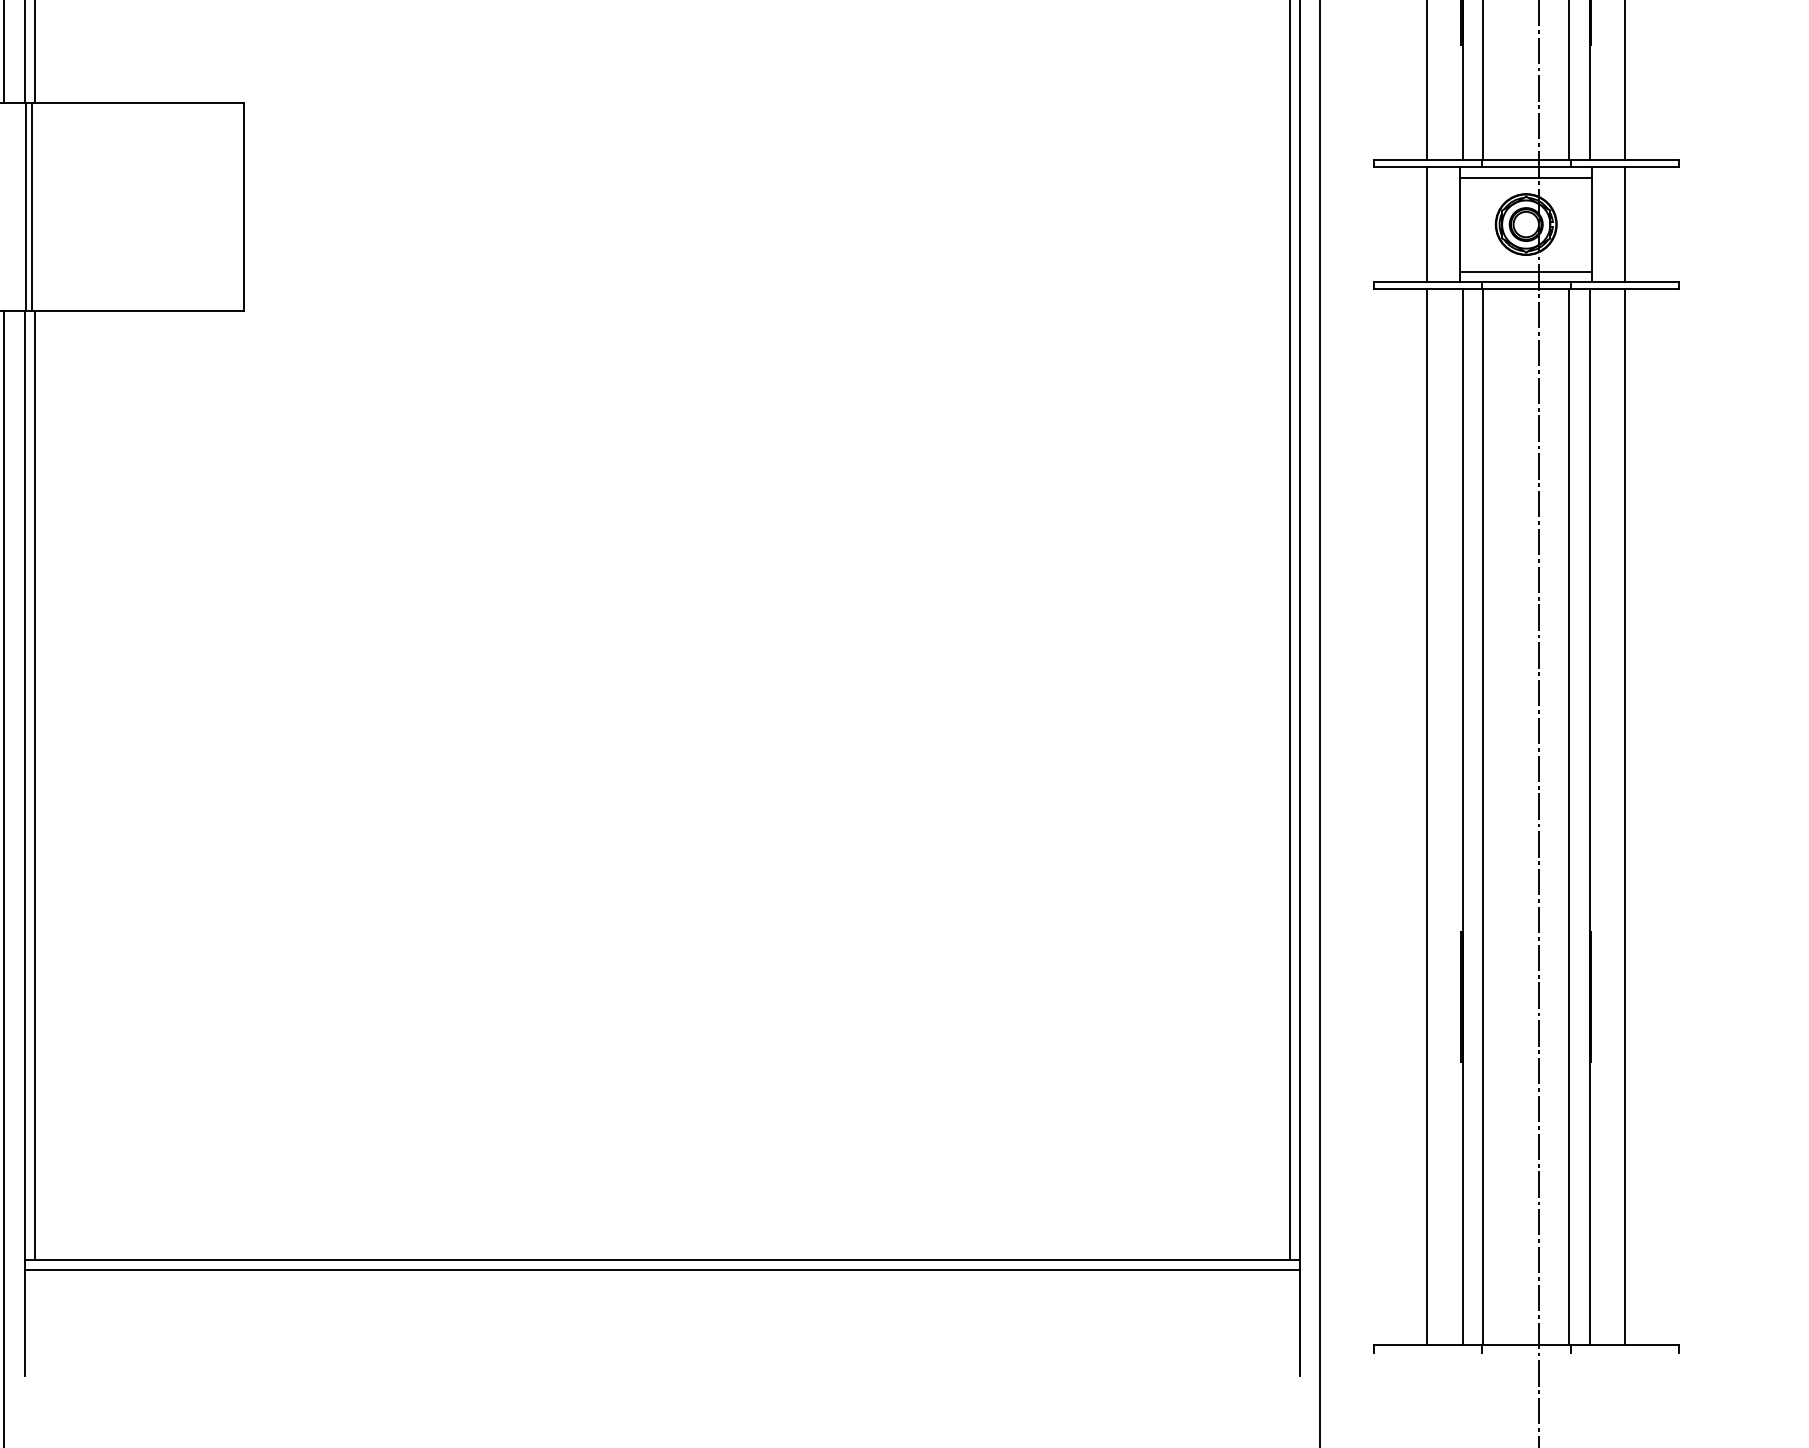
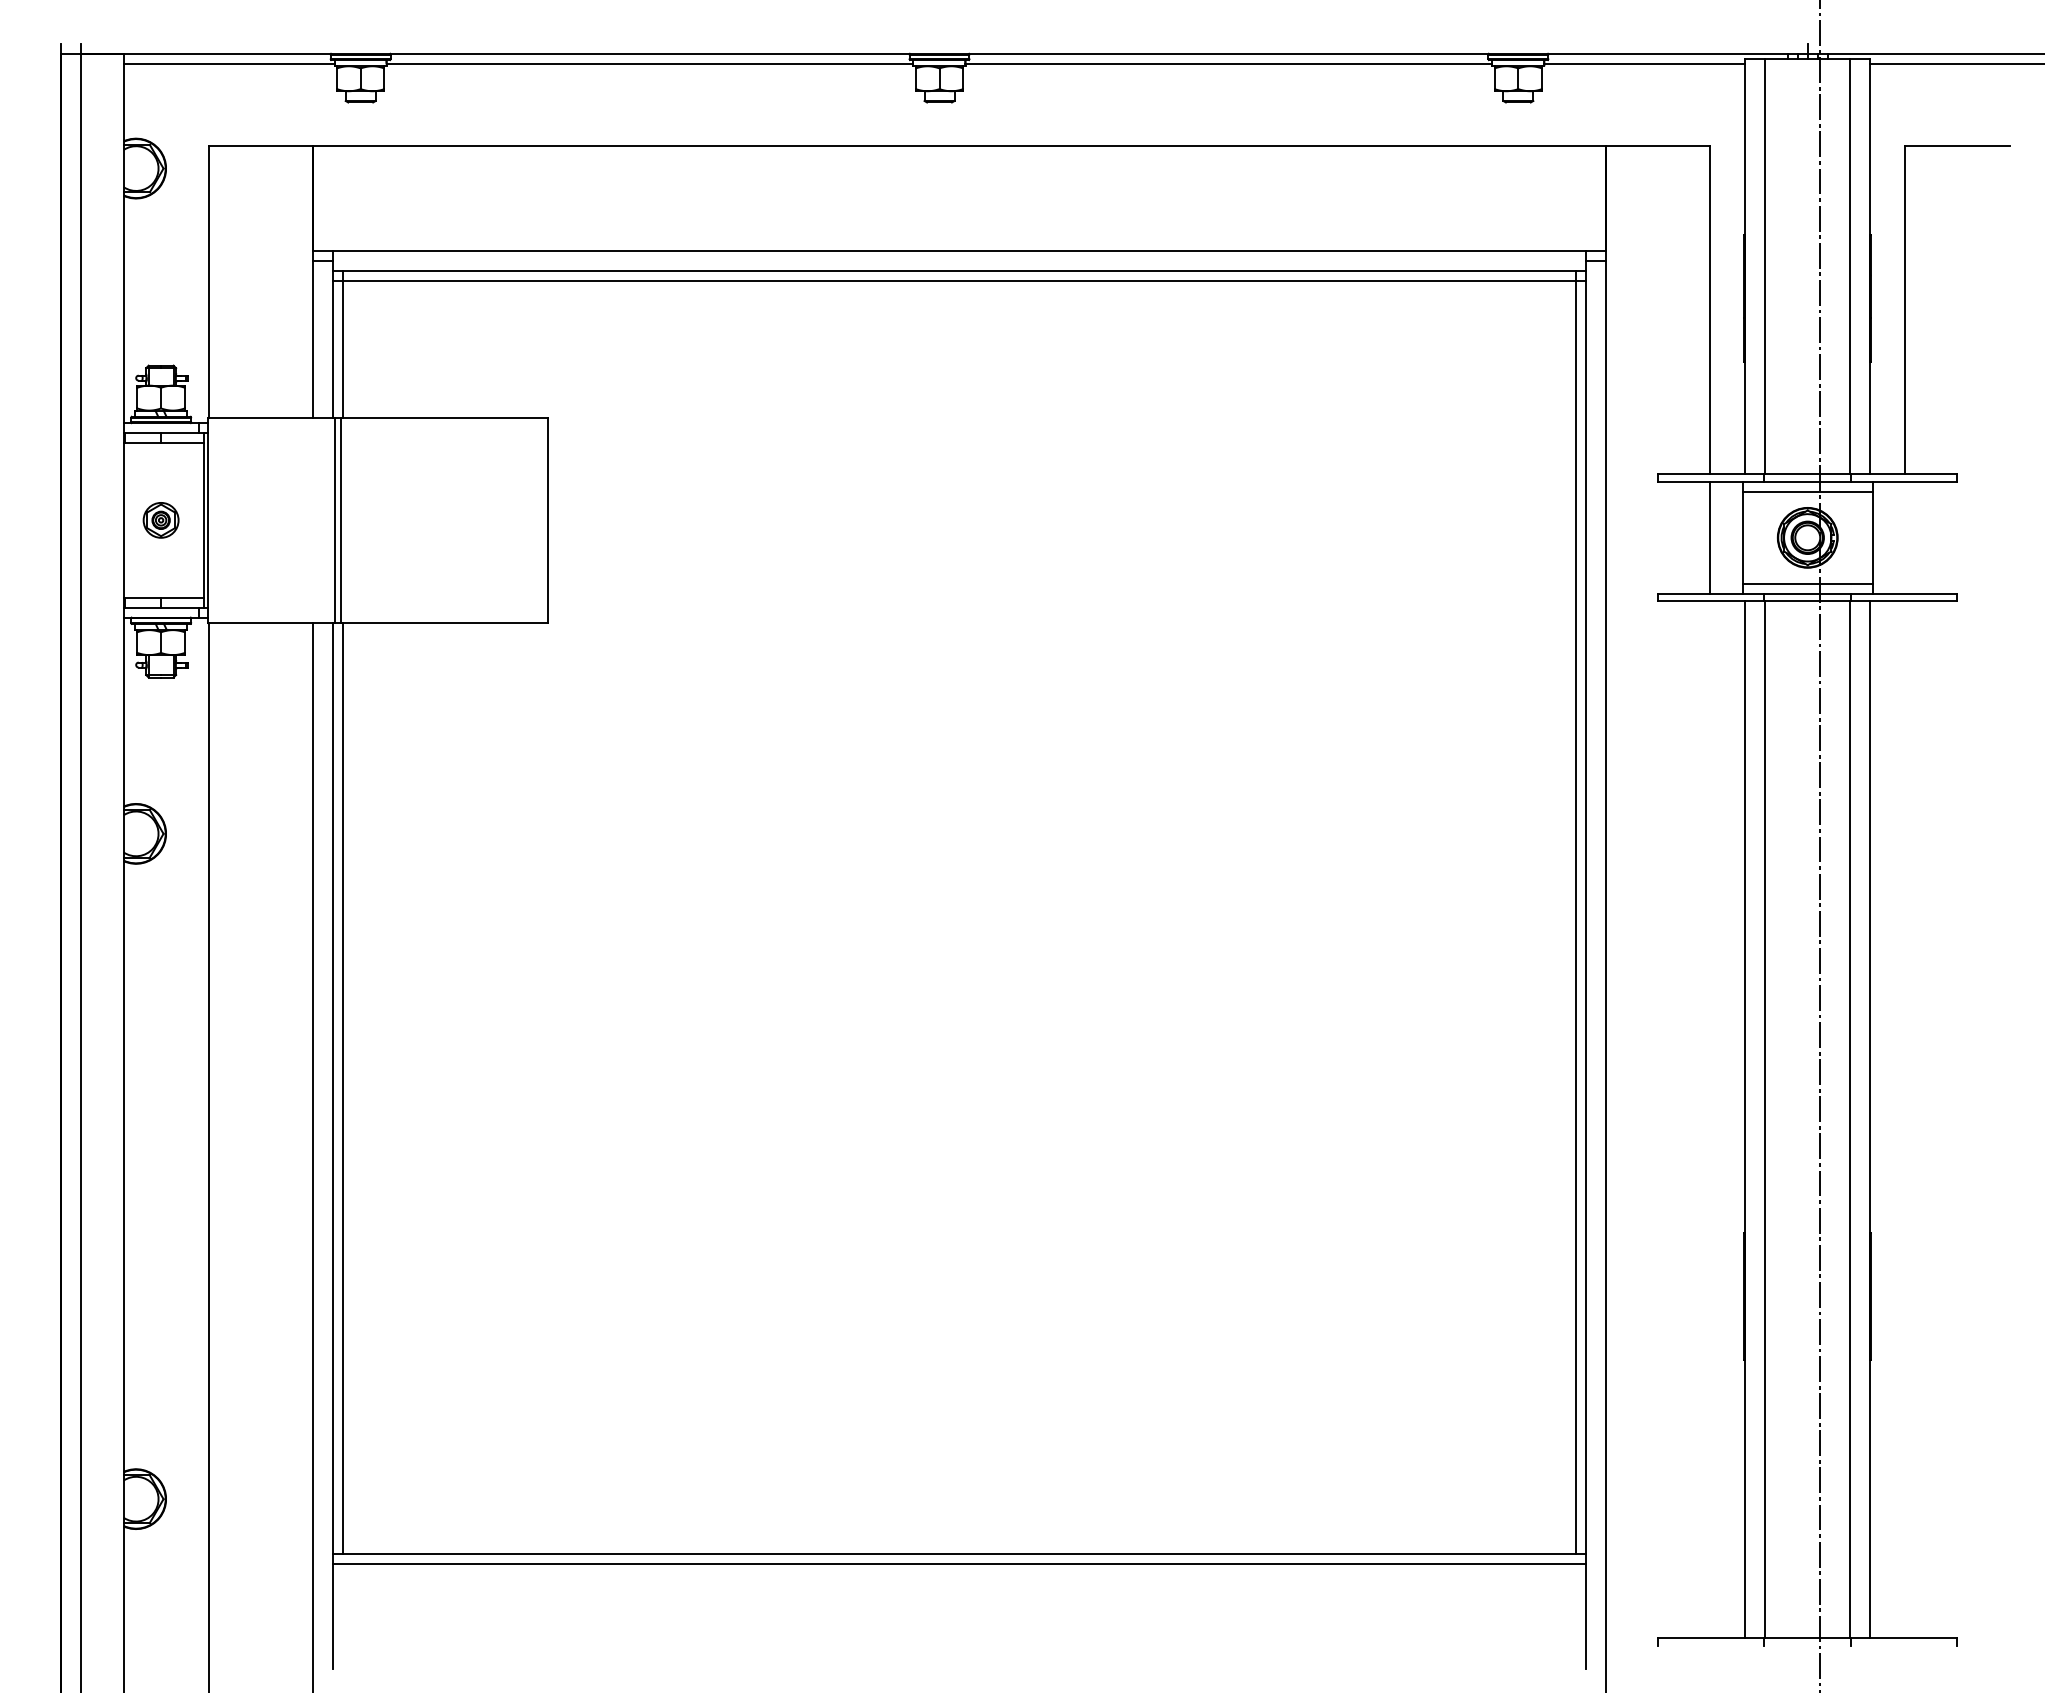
line: (1625, 224) -> (1905, 537), removed
line: (1427, 816) -> (1710, 1119), removed
line: (1625, 816) -> (1905, 1119), removed

